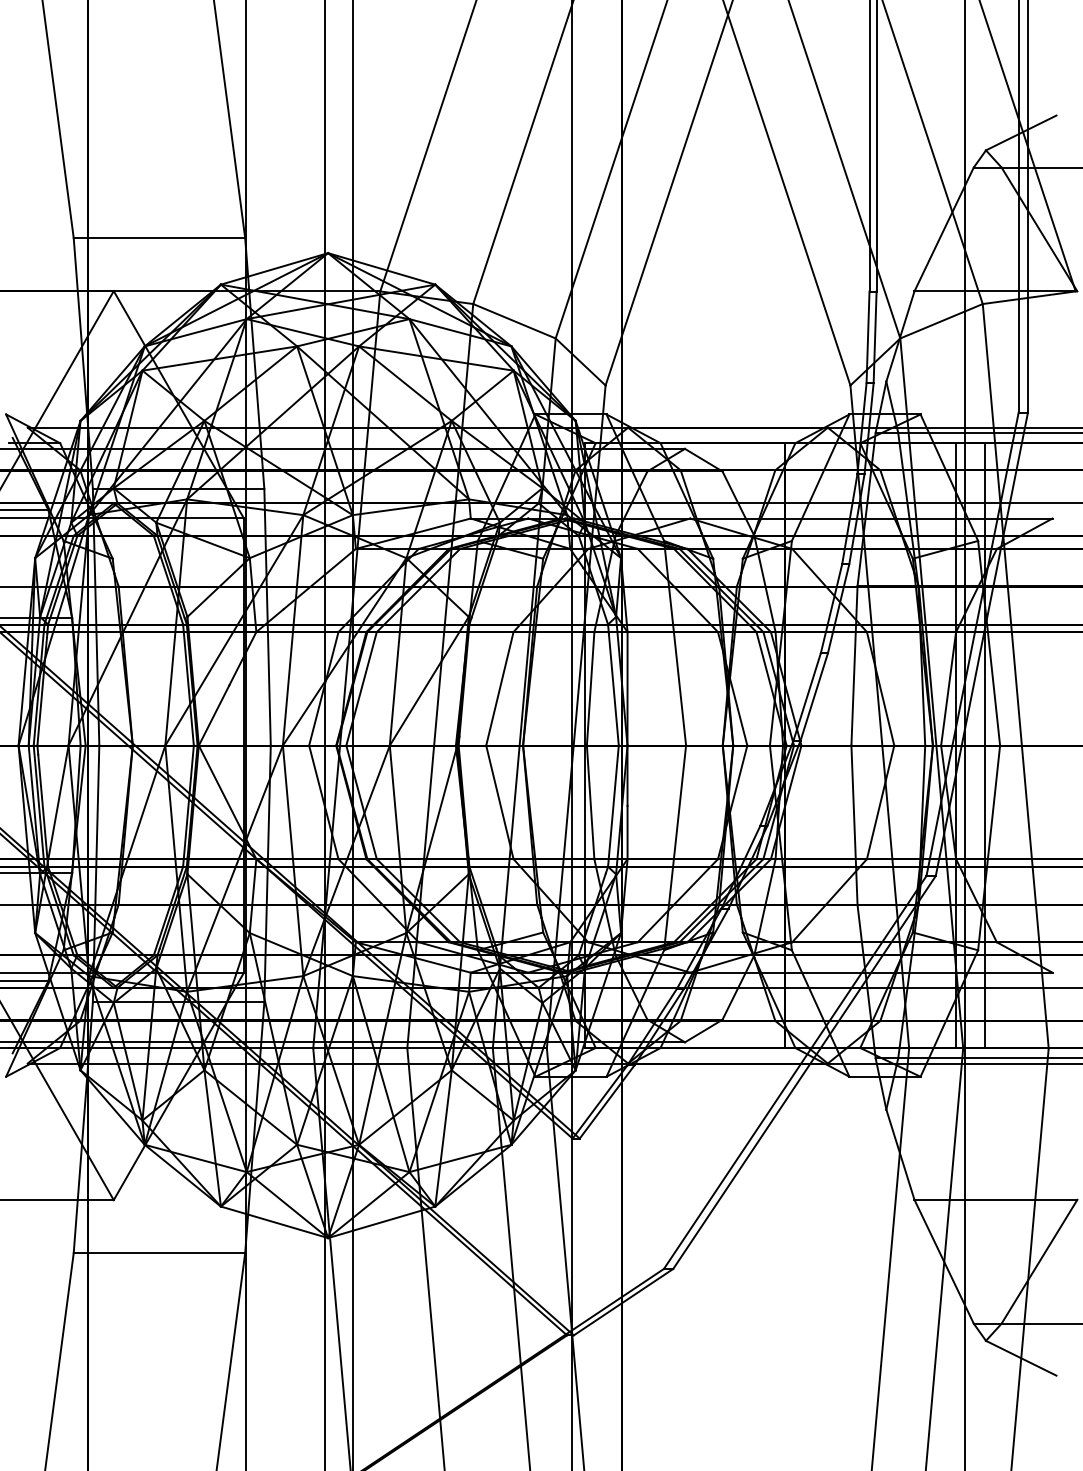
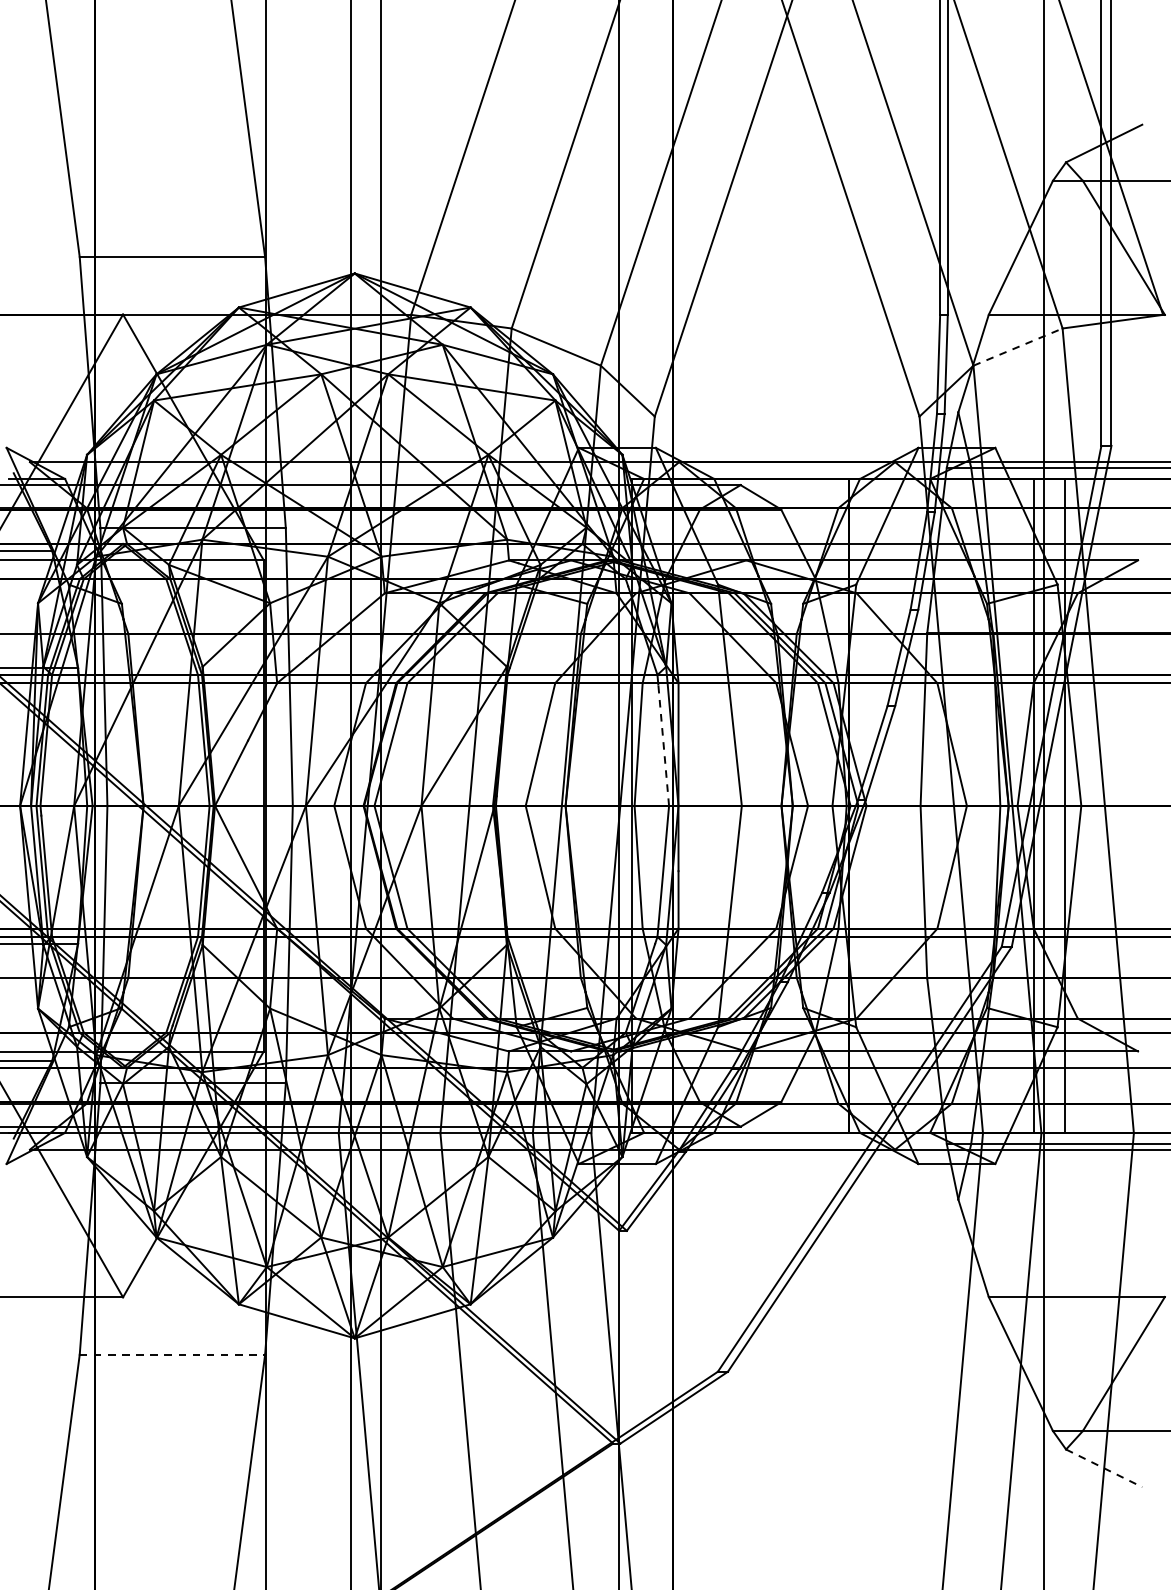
line: (941, 321) -> (1017, 347), solid -> dashed
line: (613, 689) -> (663, 745), solid -> dashed
line: (159, 1253) -> (172, 1355), solid -> dashed
line: (1021, 1358) -> (1104, 1468), solid -> dashed

